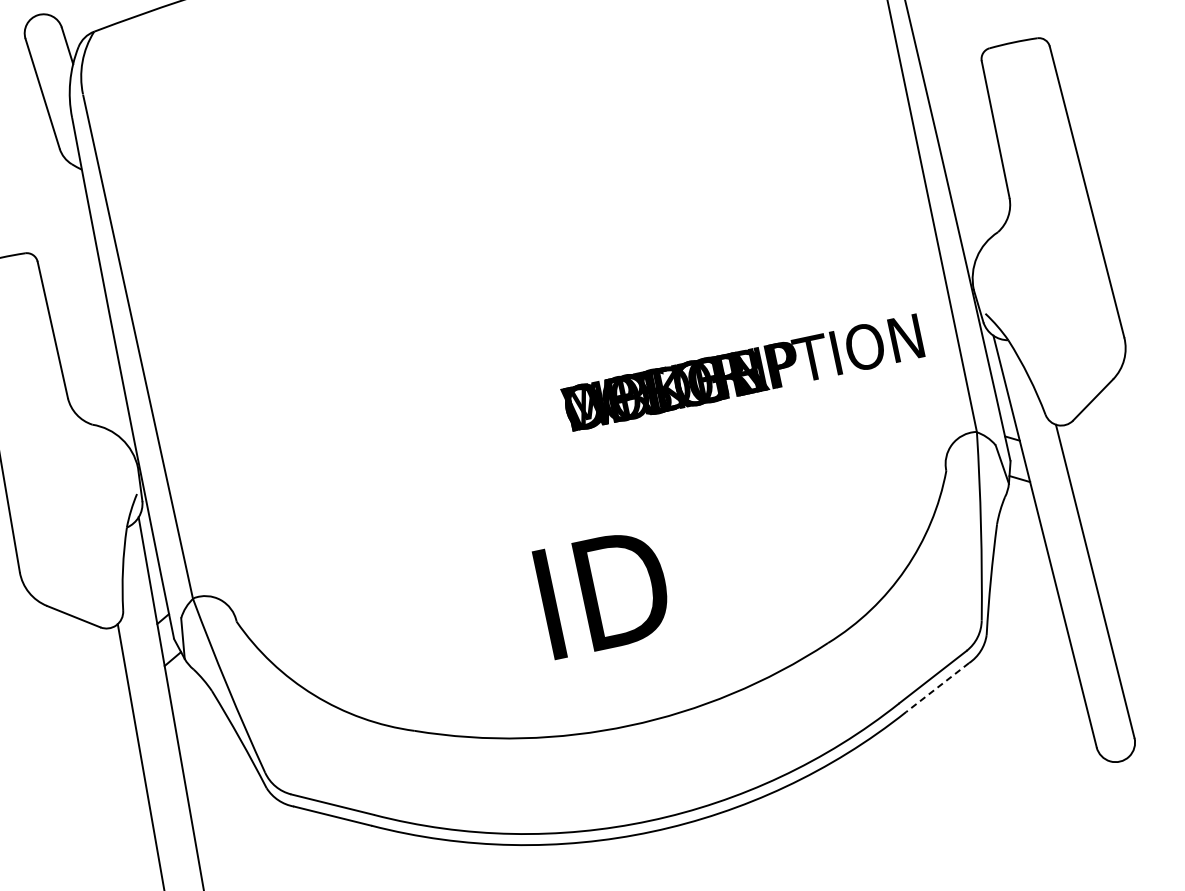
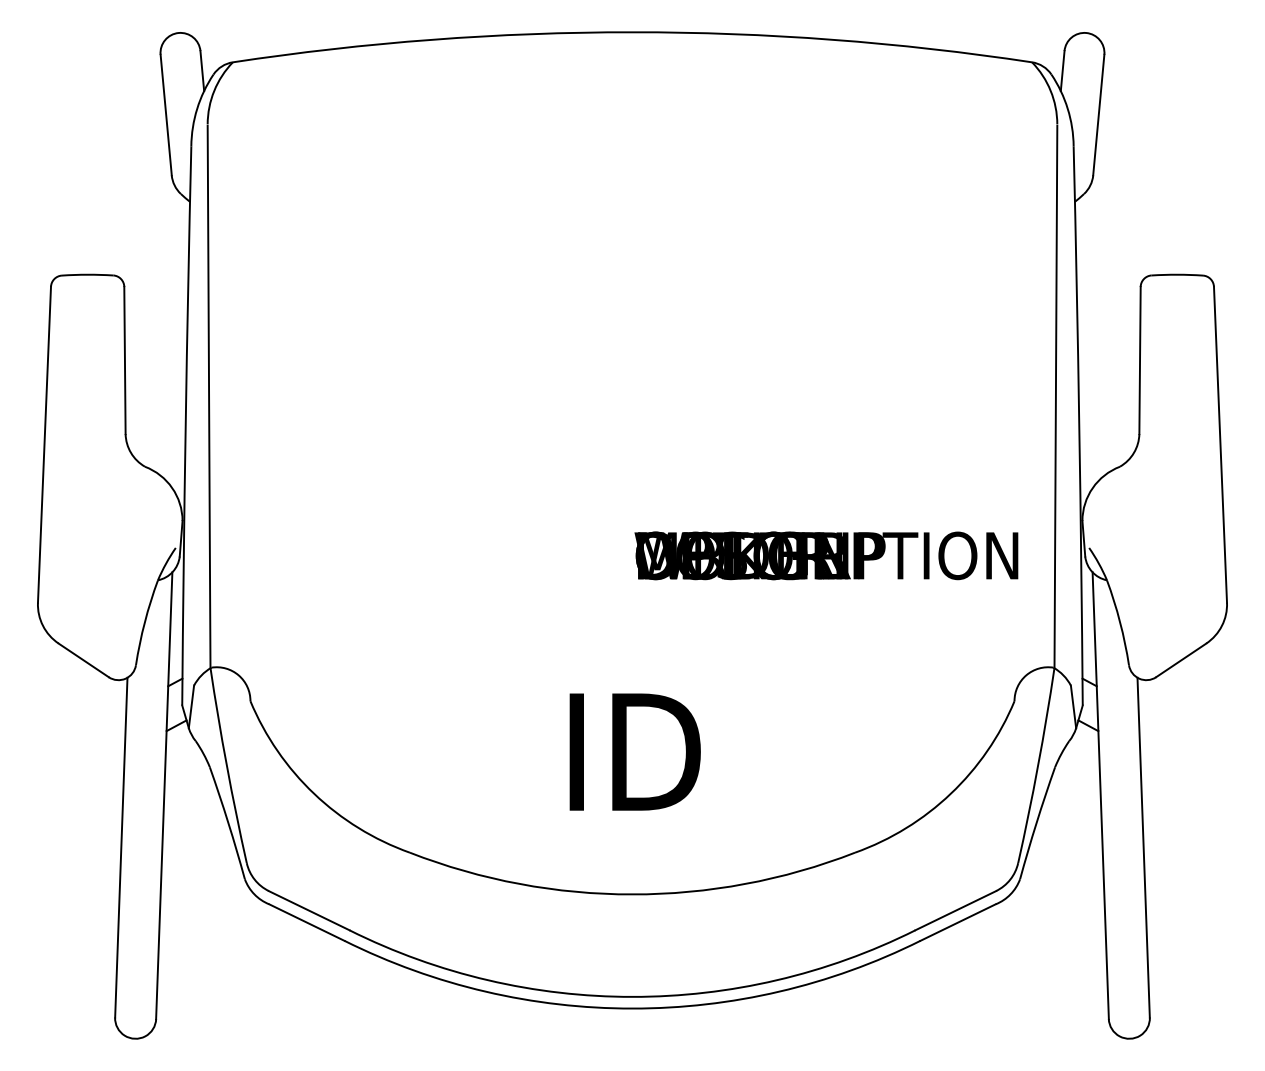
line: (938, 687) -> (958, 922), dashed -> solid

